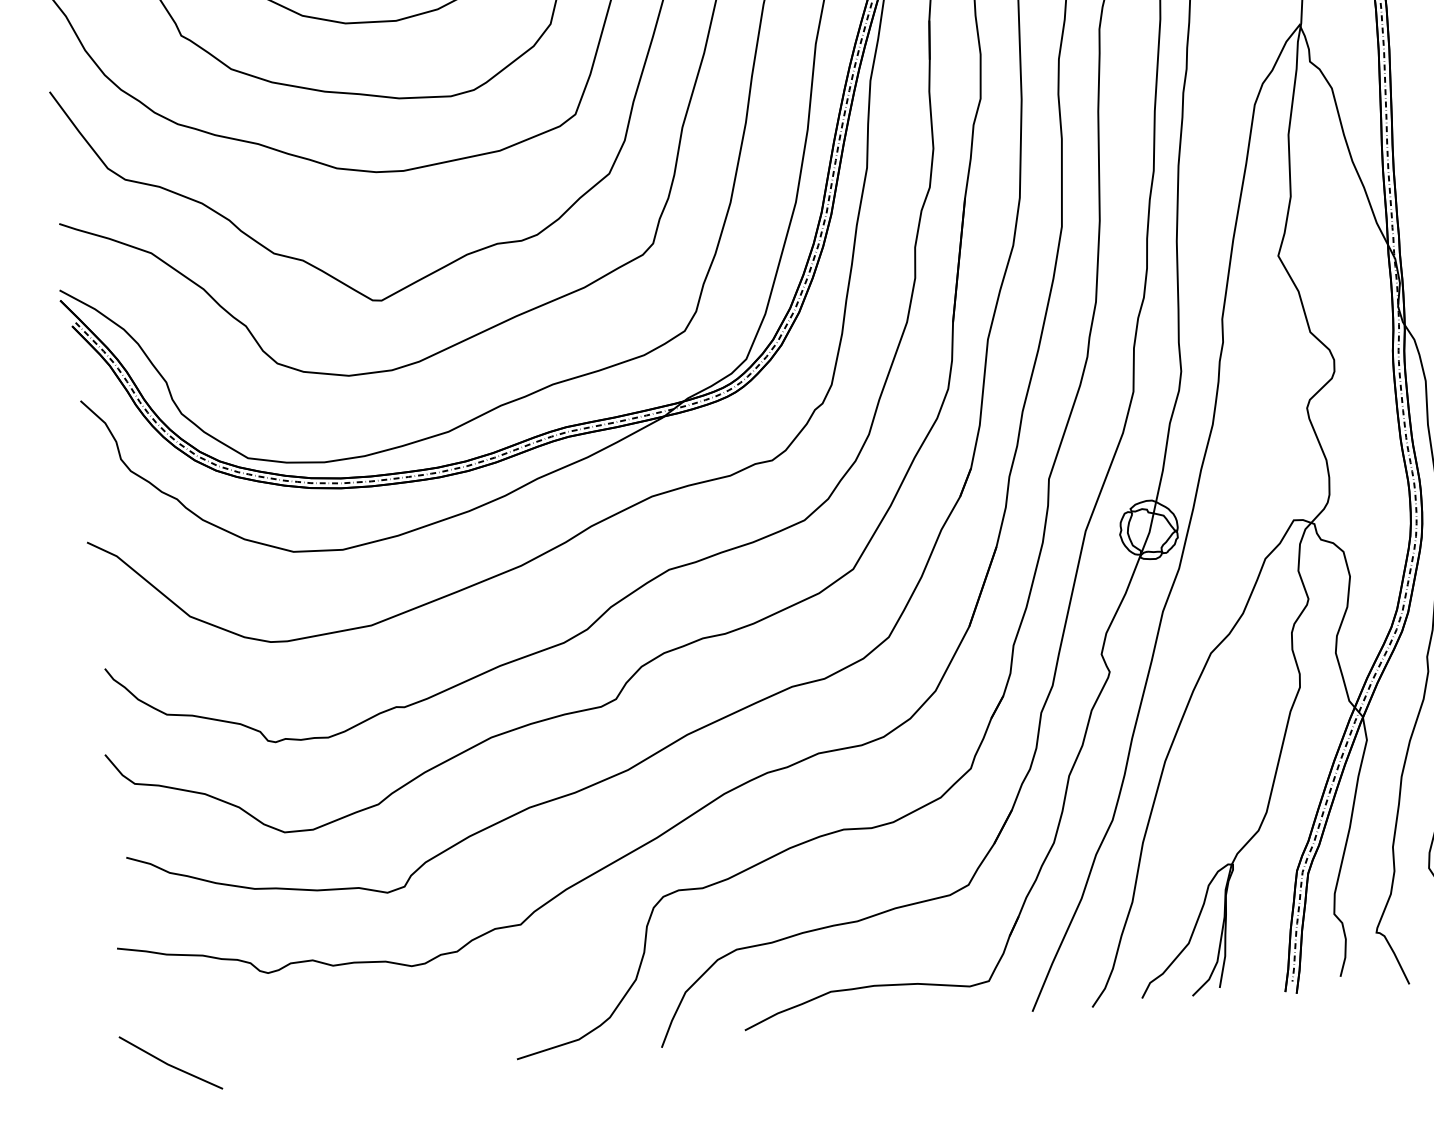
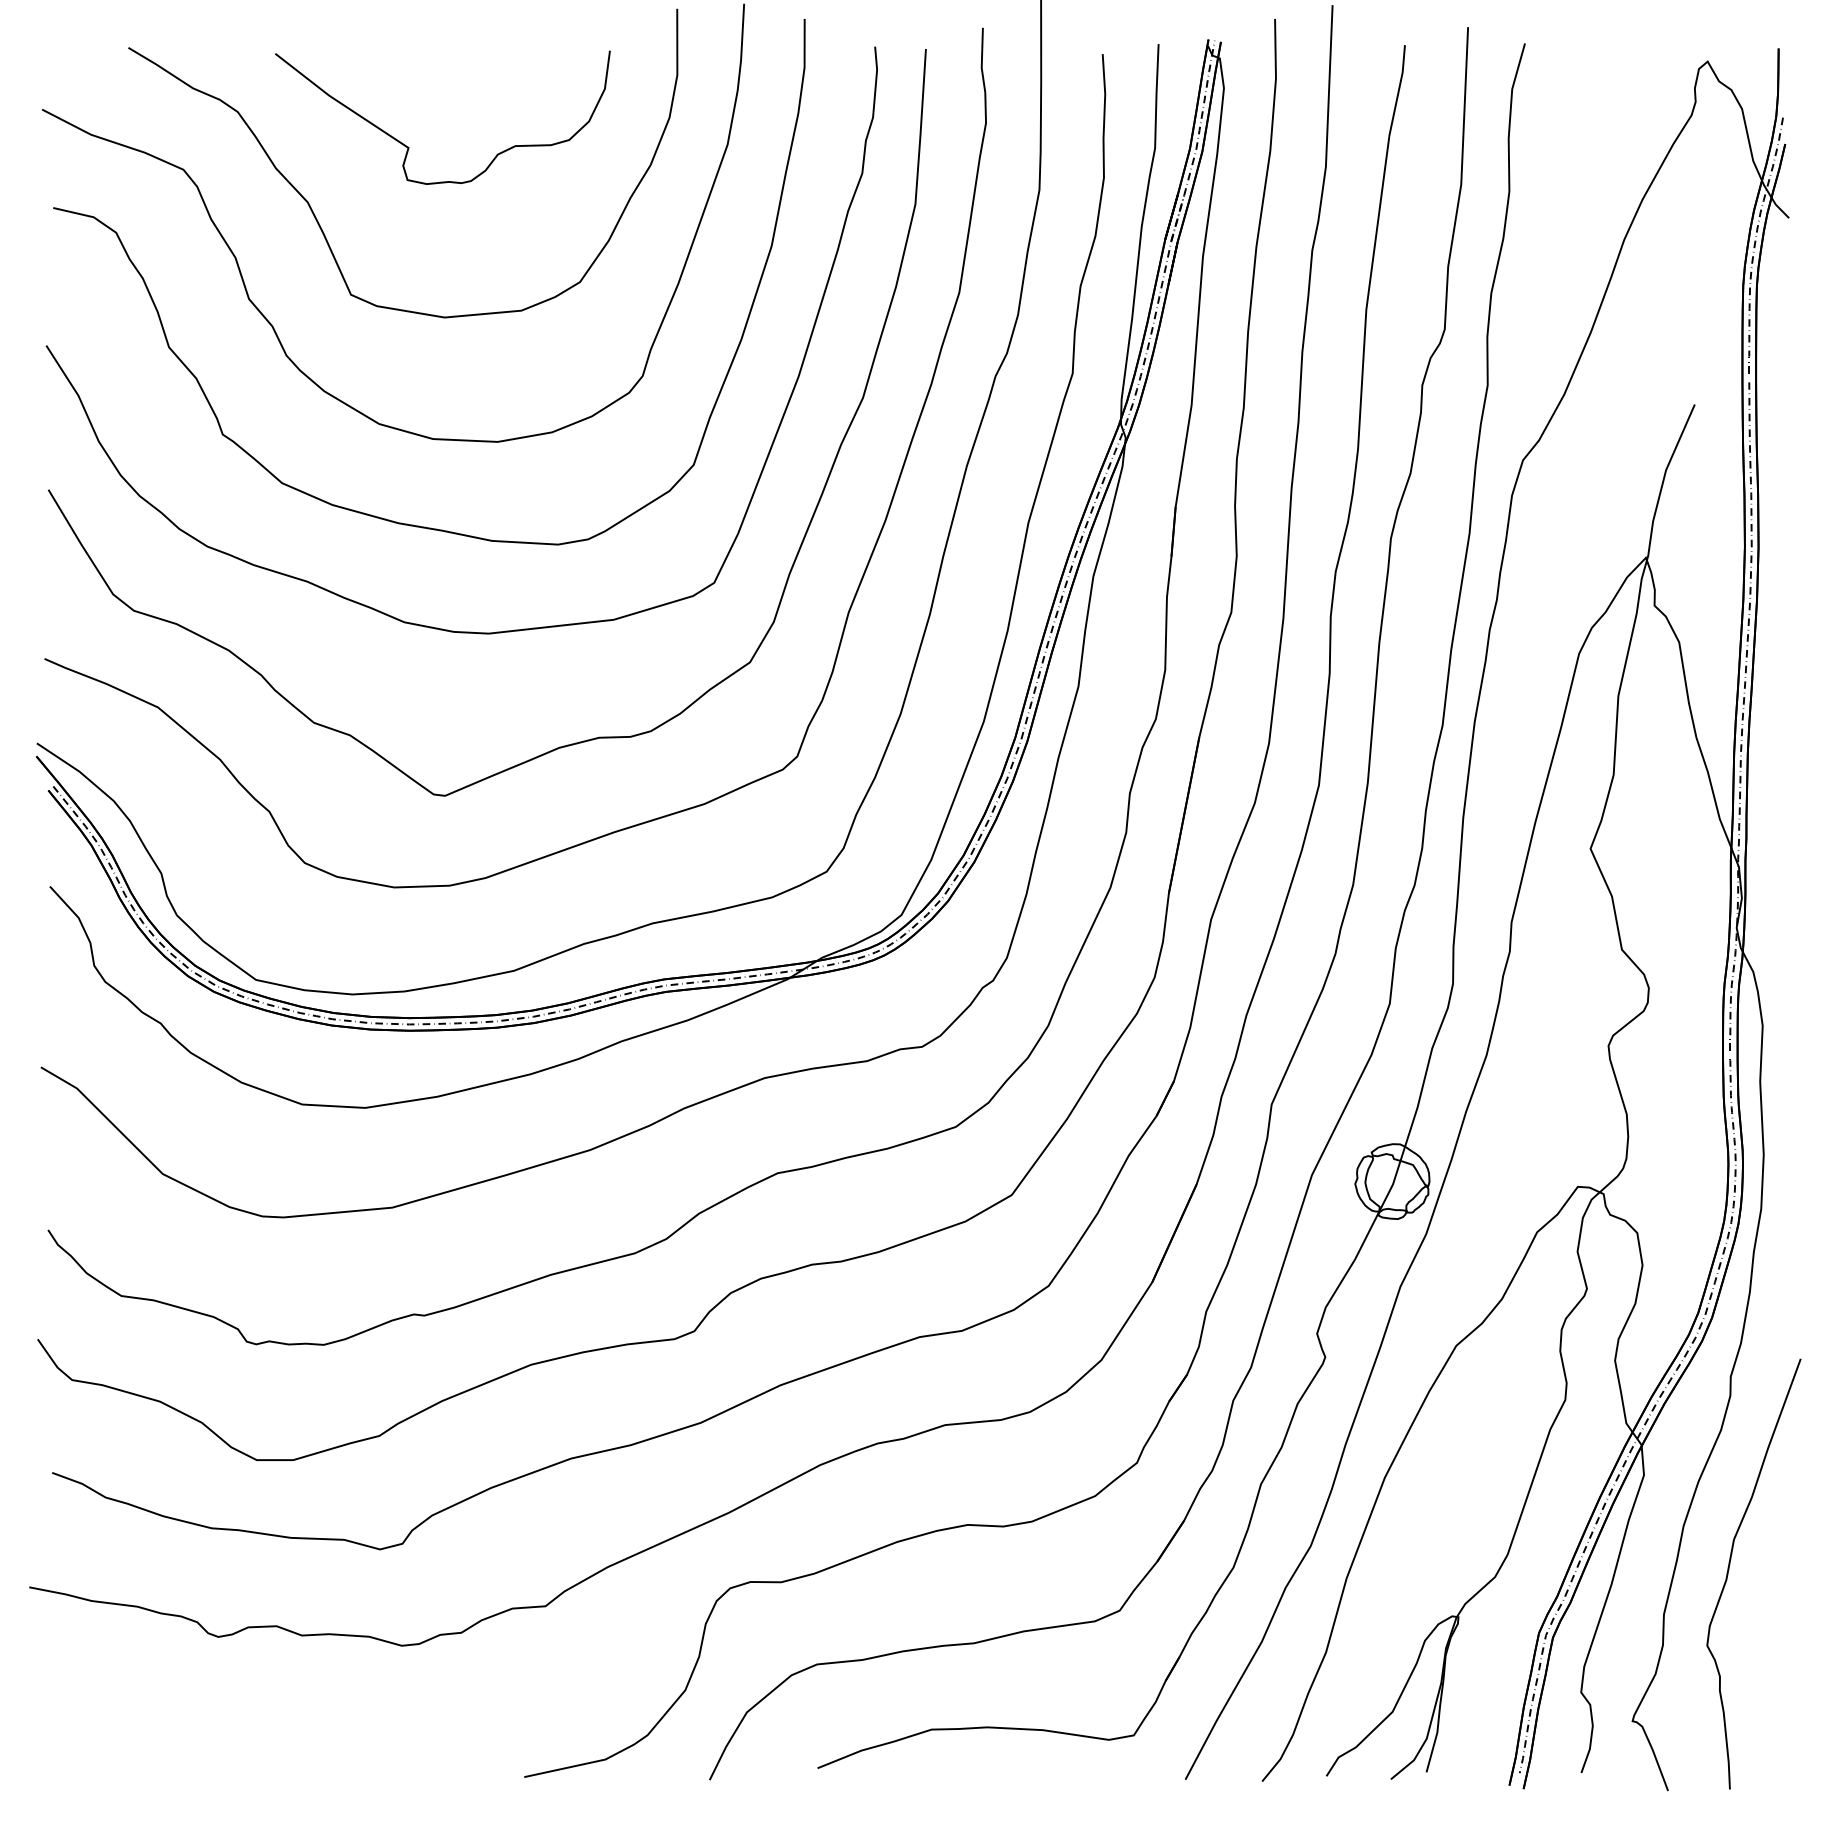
line: (170, 1064) -> (83, 1741), removed

